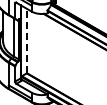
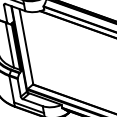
line: (27, 40) -> (26, 45), dashed -> solid

